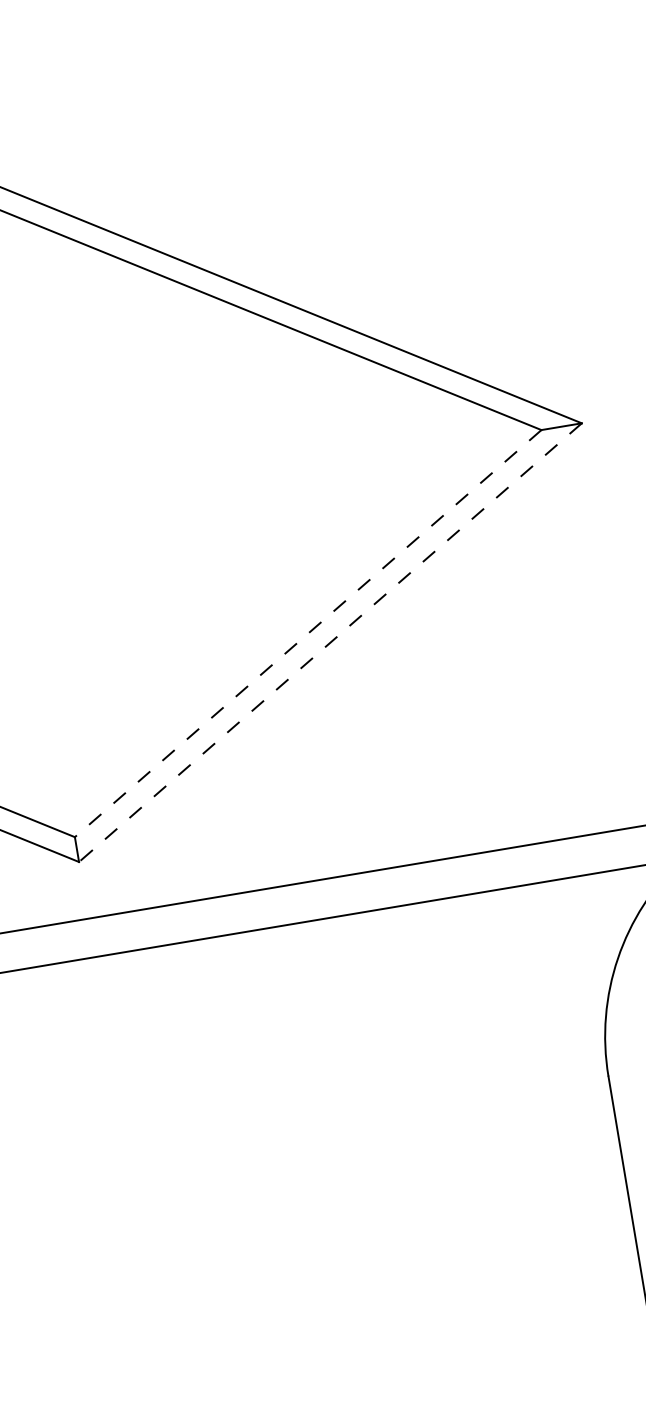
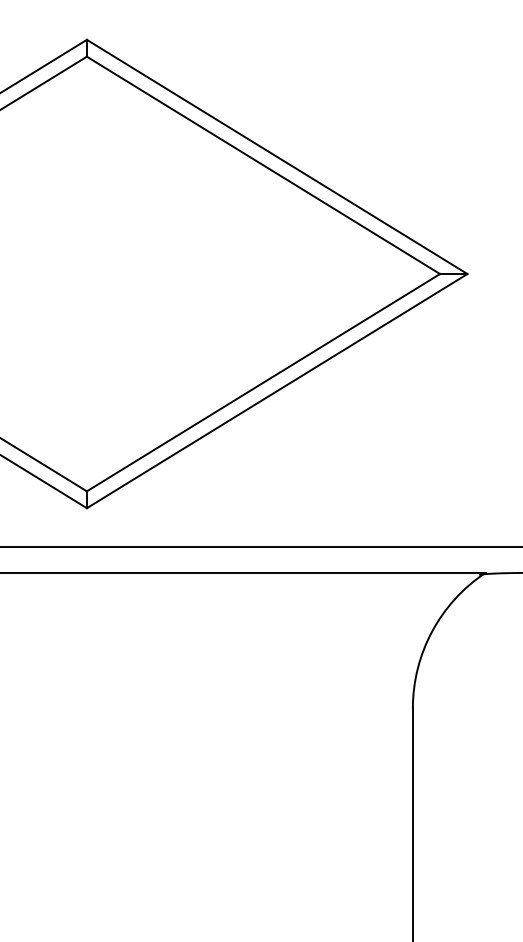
line: (308, 633) -> (263, 382), dashed -> solid
line: (329, 643) -> (276, 391), dashed -> solid

